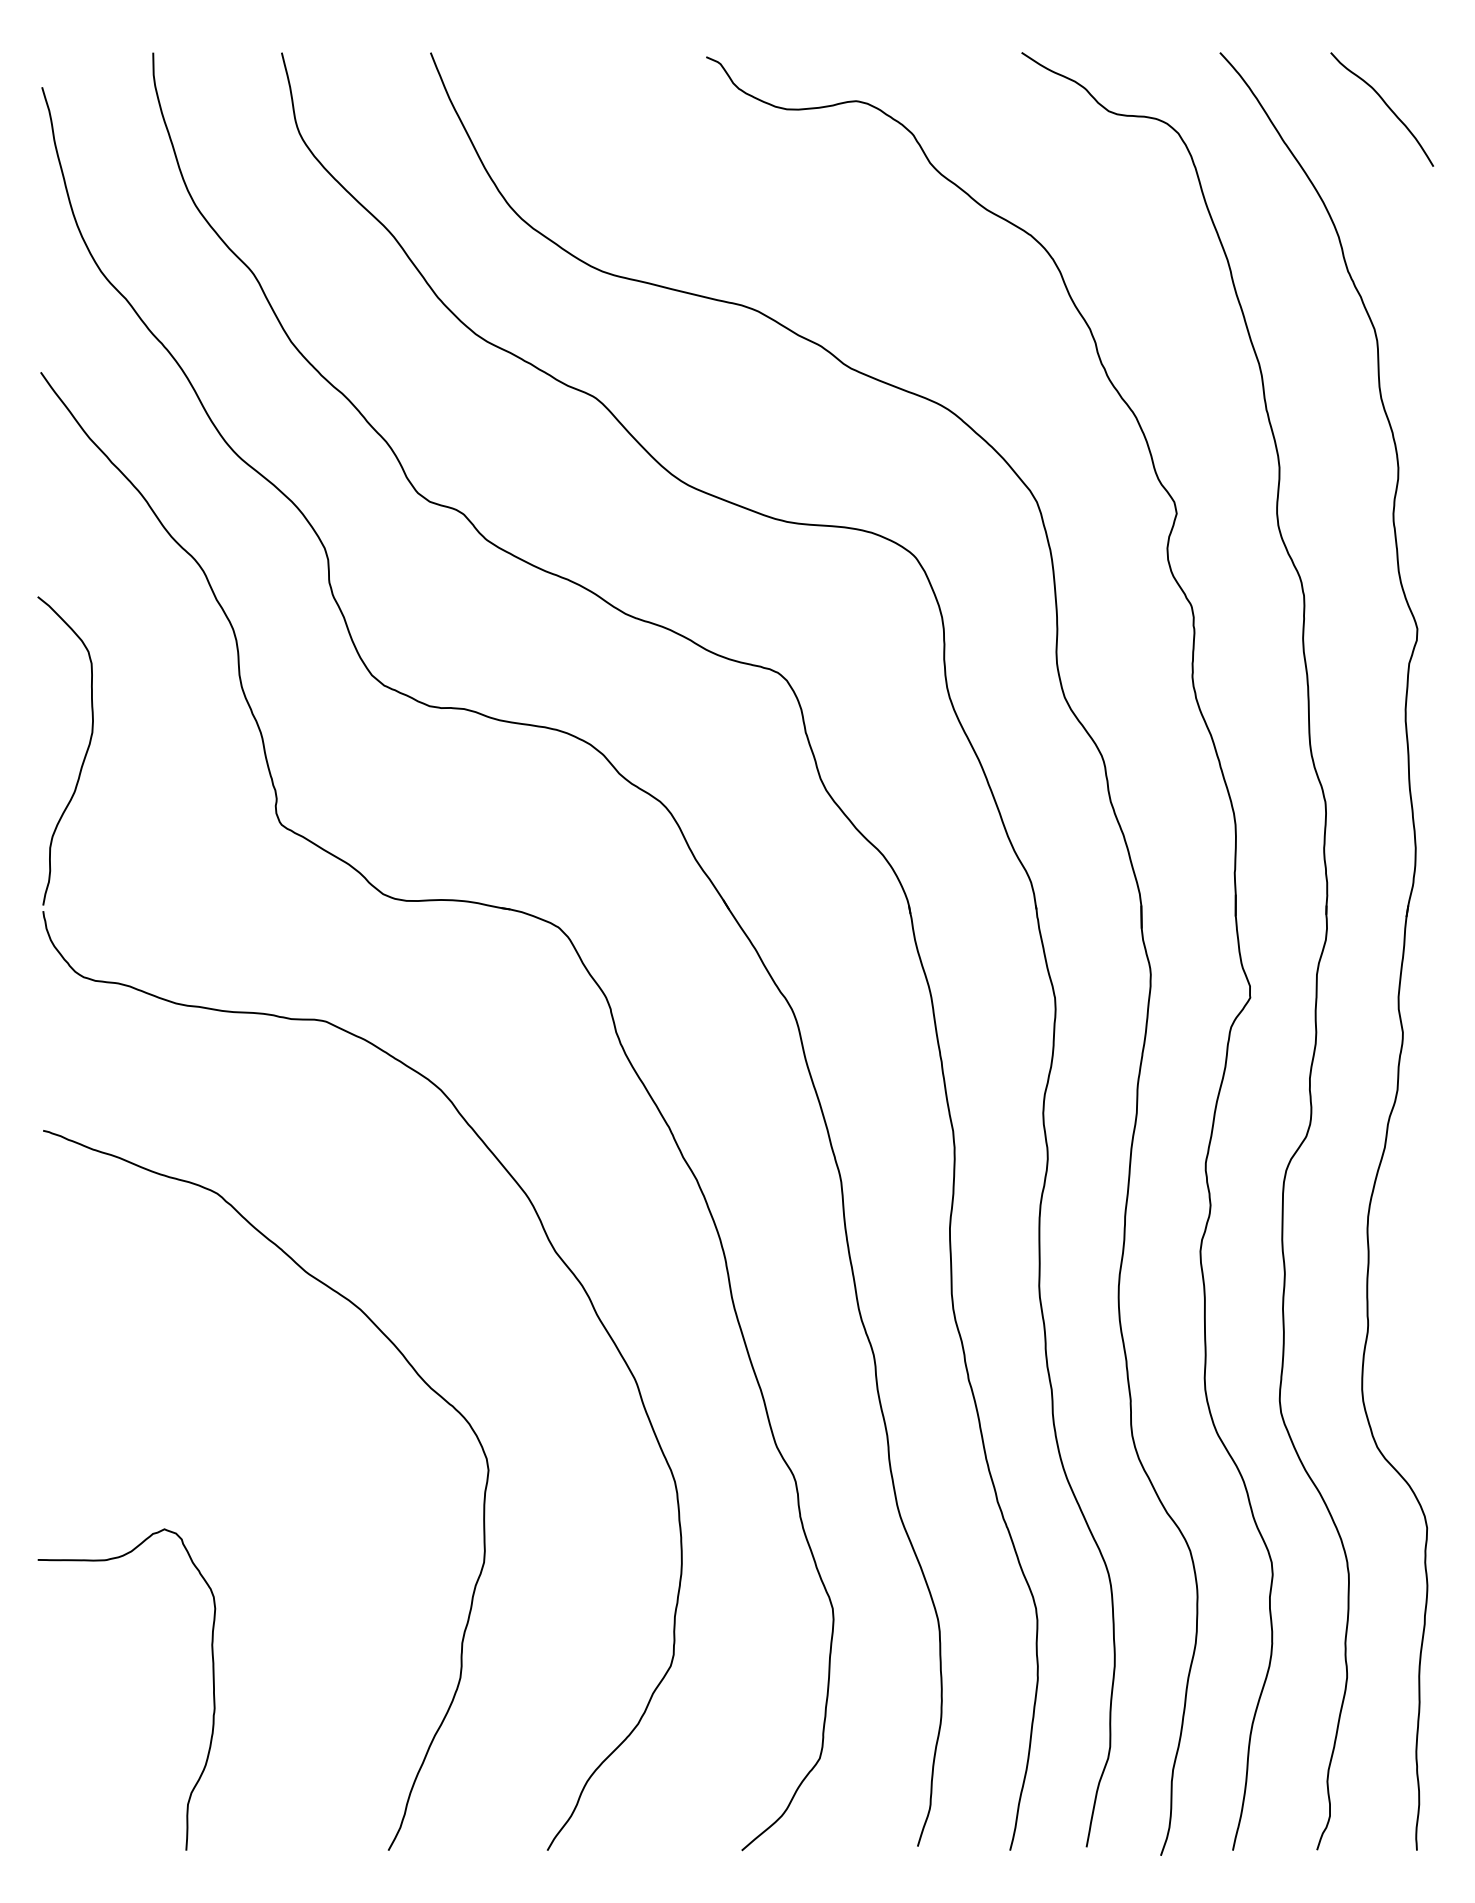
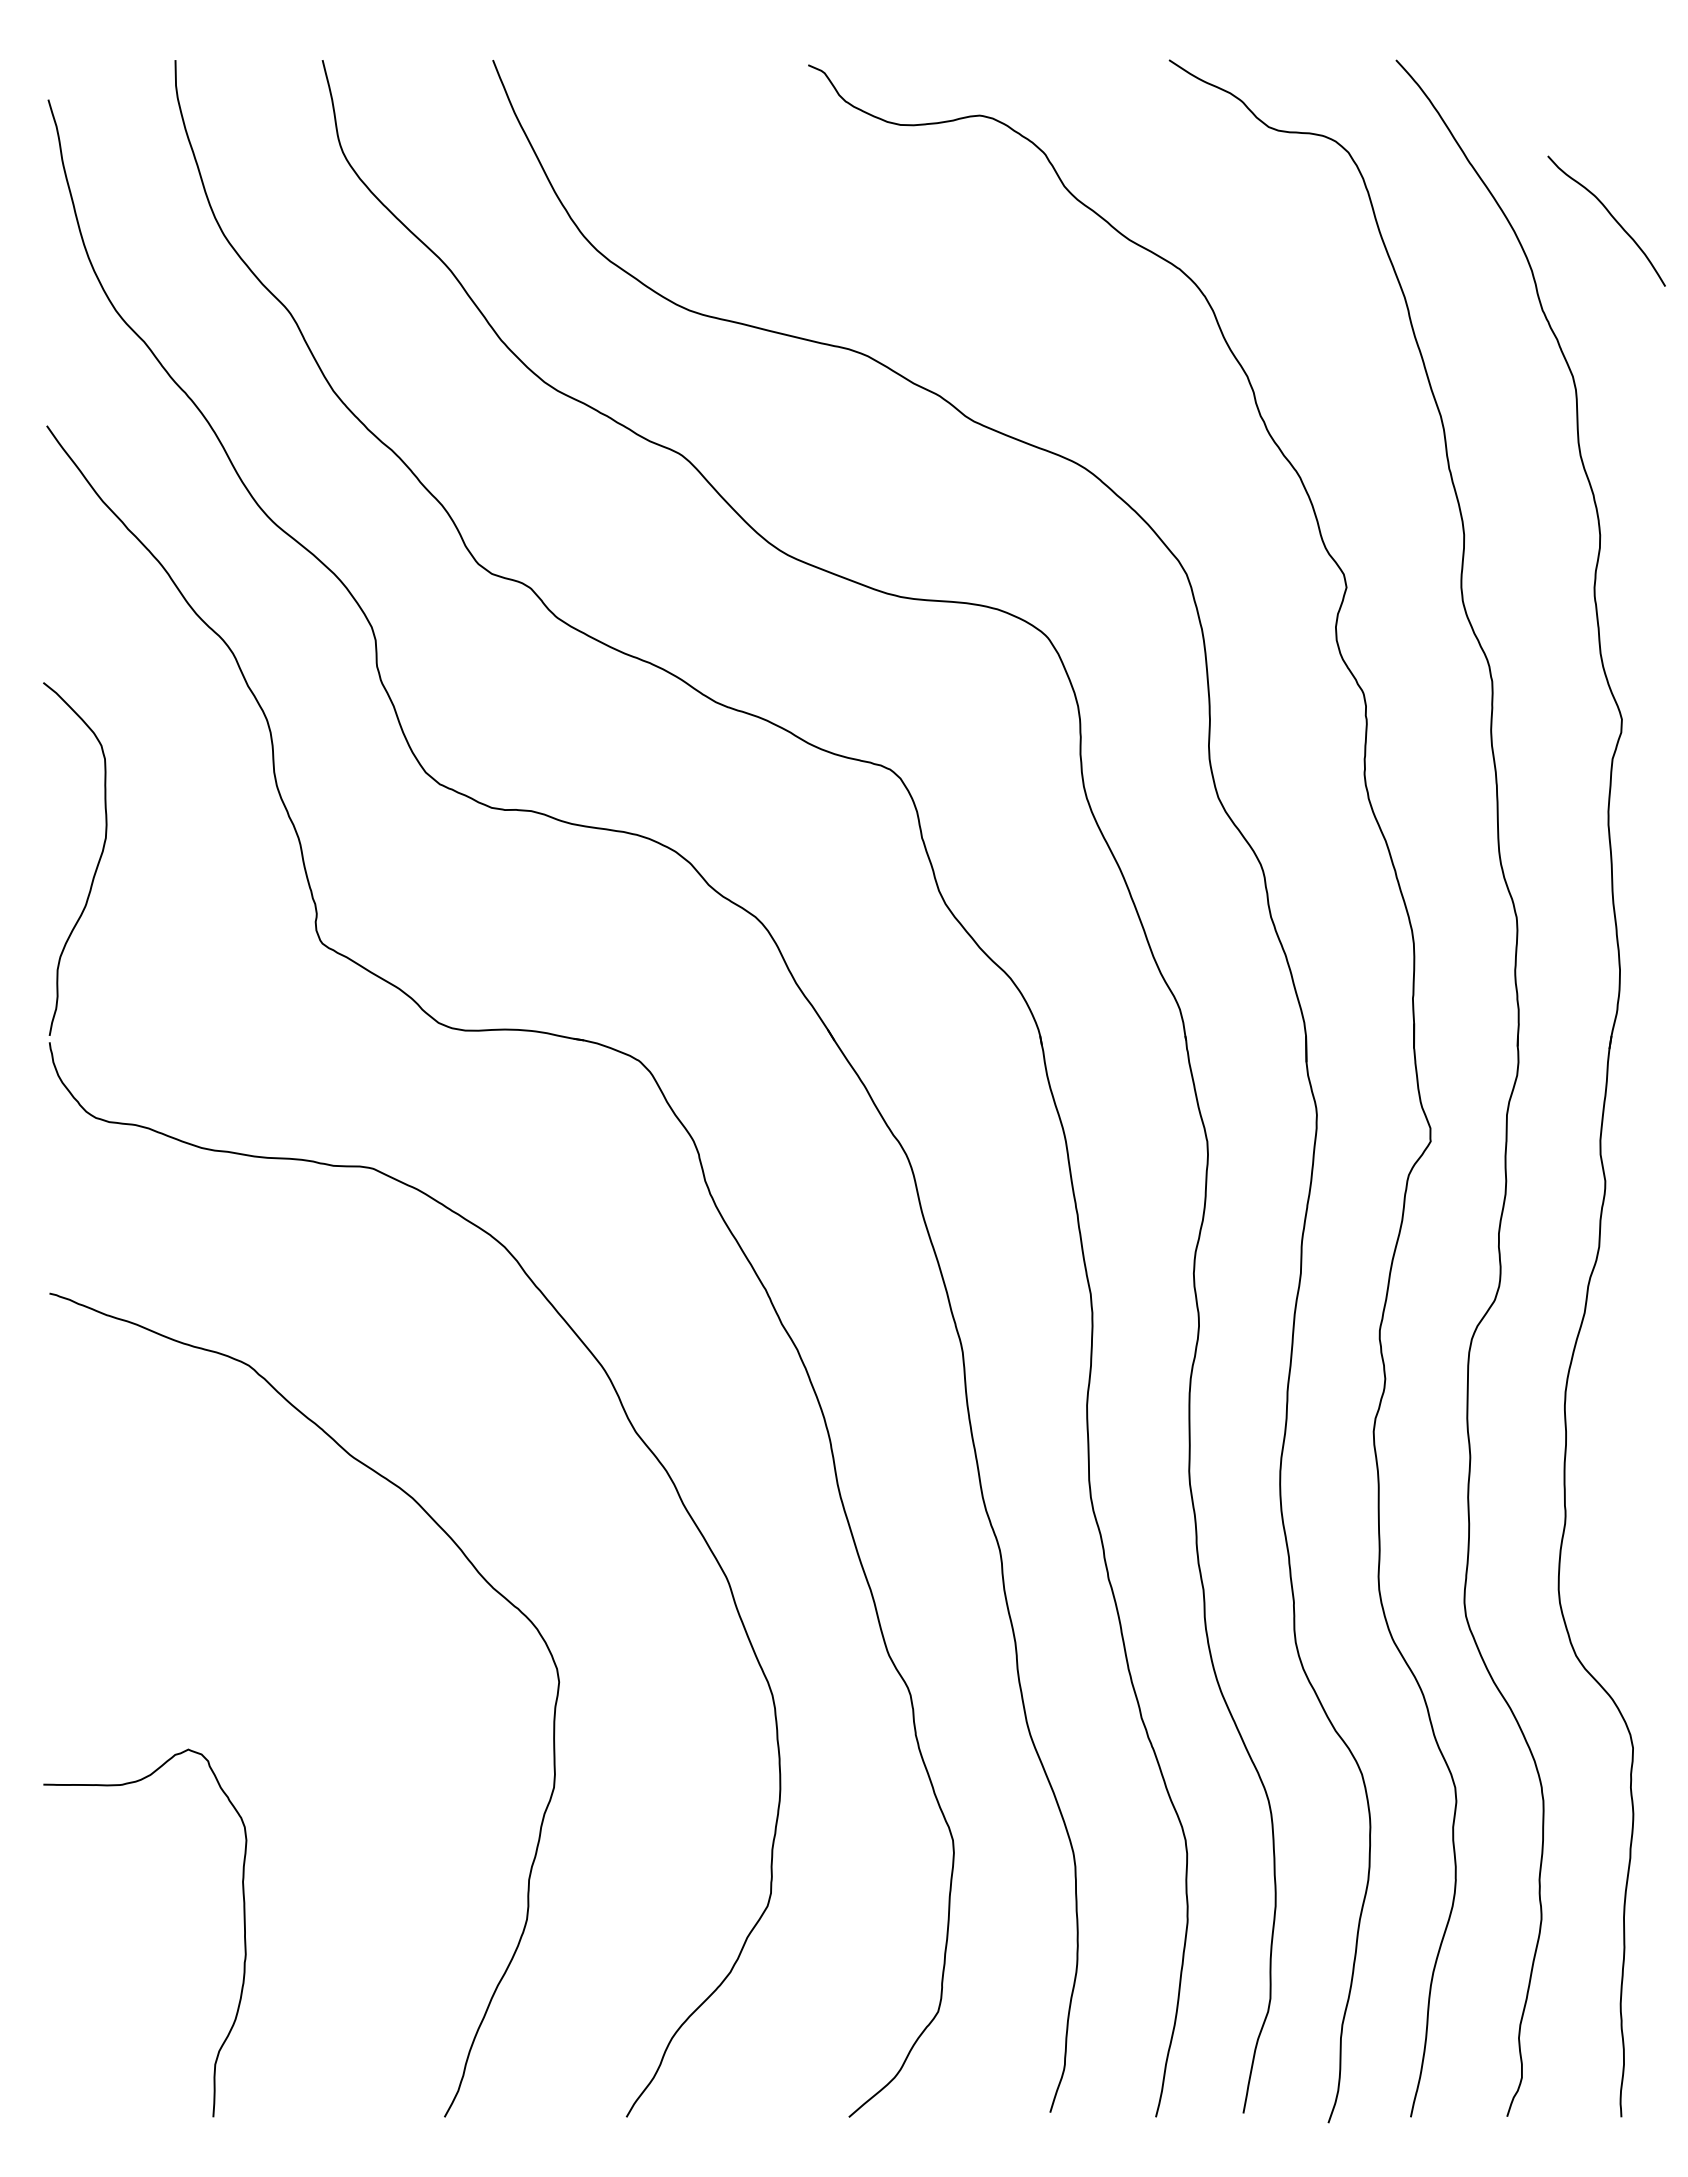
curve: (1387, 107) -> (1612, 218), moved

